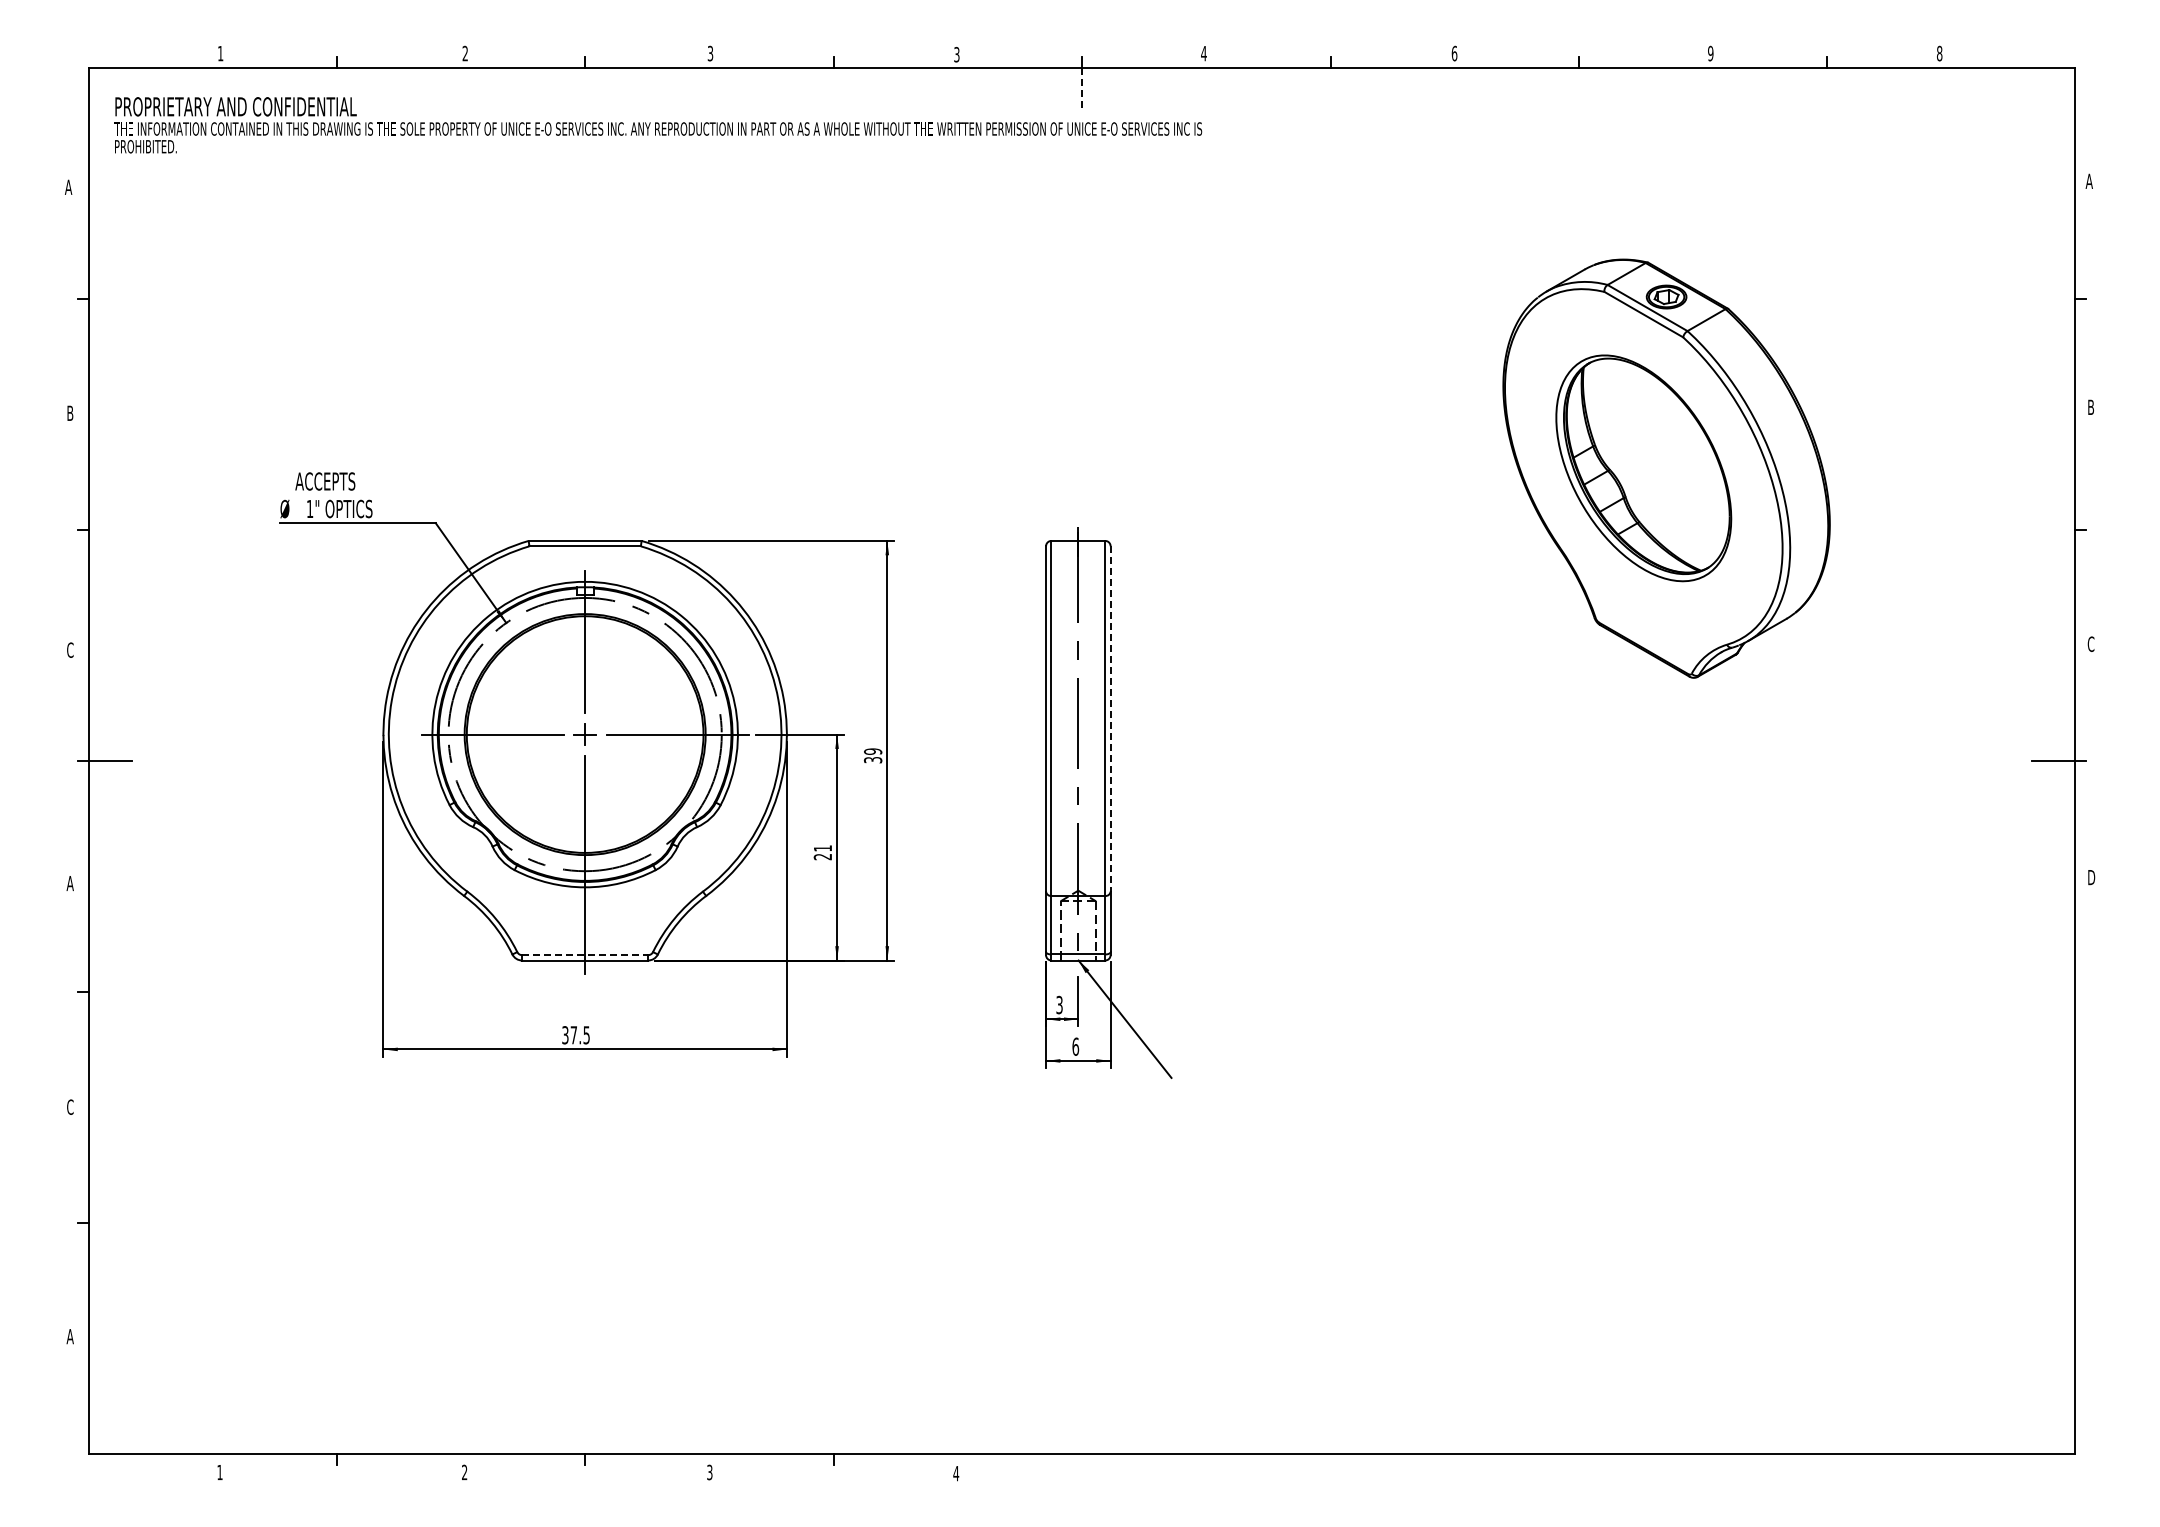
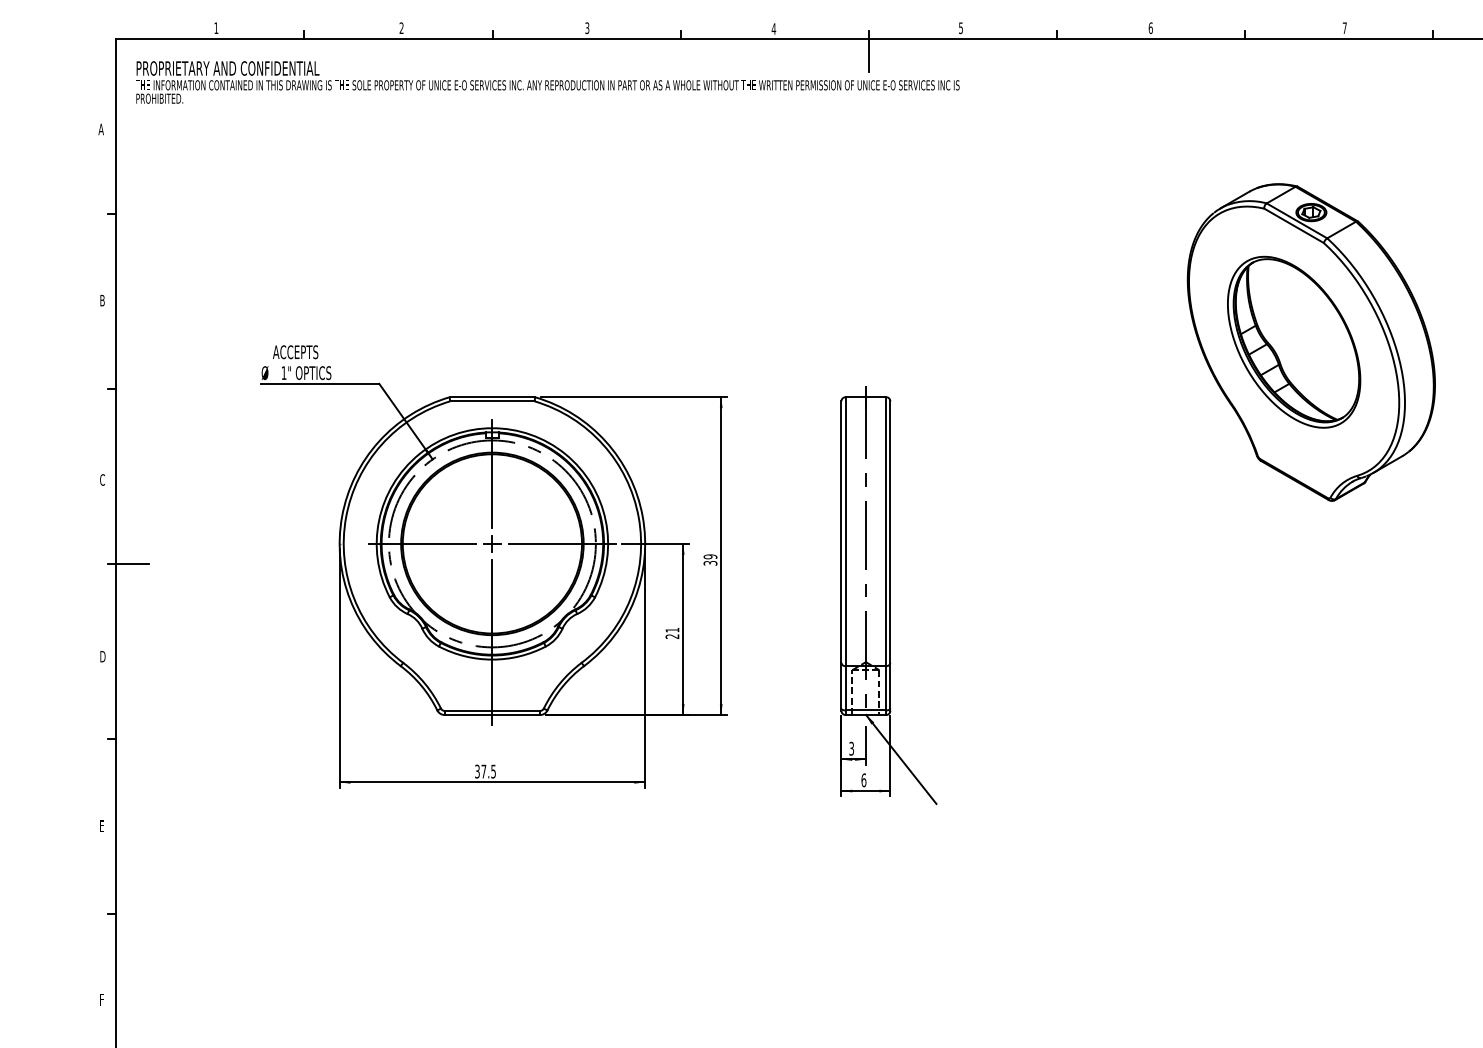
text: (1203, 53) -> (960, 28), 4 -> 5
text: (1710, 53) -> (1344, 28), 9 -> 7
text: (956, 54) -> (773, 28), 3 -> 4
line: (1081, 89) -> (868, 55), dashed -> solid
line: (1110, 719) -> (890, 532), dashed -> solid
text: (70, 883) -> (102, 656), A -> D
line: (585, 955) -> (492, 711), dashed -> solid
text: (70, 1106) -> (102, 825), C -> E
text: (69, 1336) -> (101, 999), A -> F

